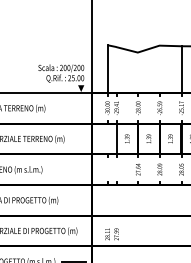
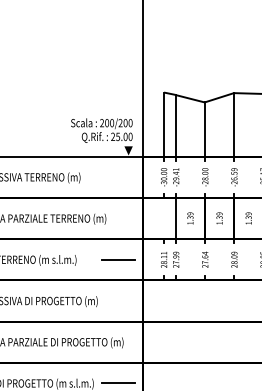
line: (159, 68) -> (234, 124), added
line: (116, 69) -> (176, 125), added
line: (138, 72) -> (205, 129), added
line: (73, 169) -> (118, 259), added
text: (112, 234) -> (170, 259), moved

